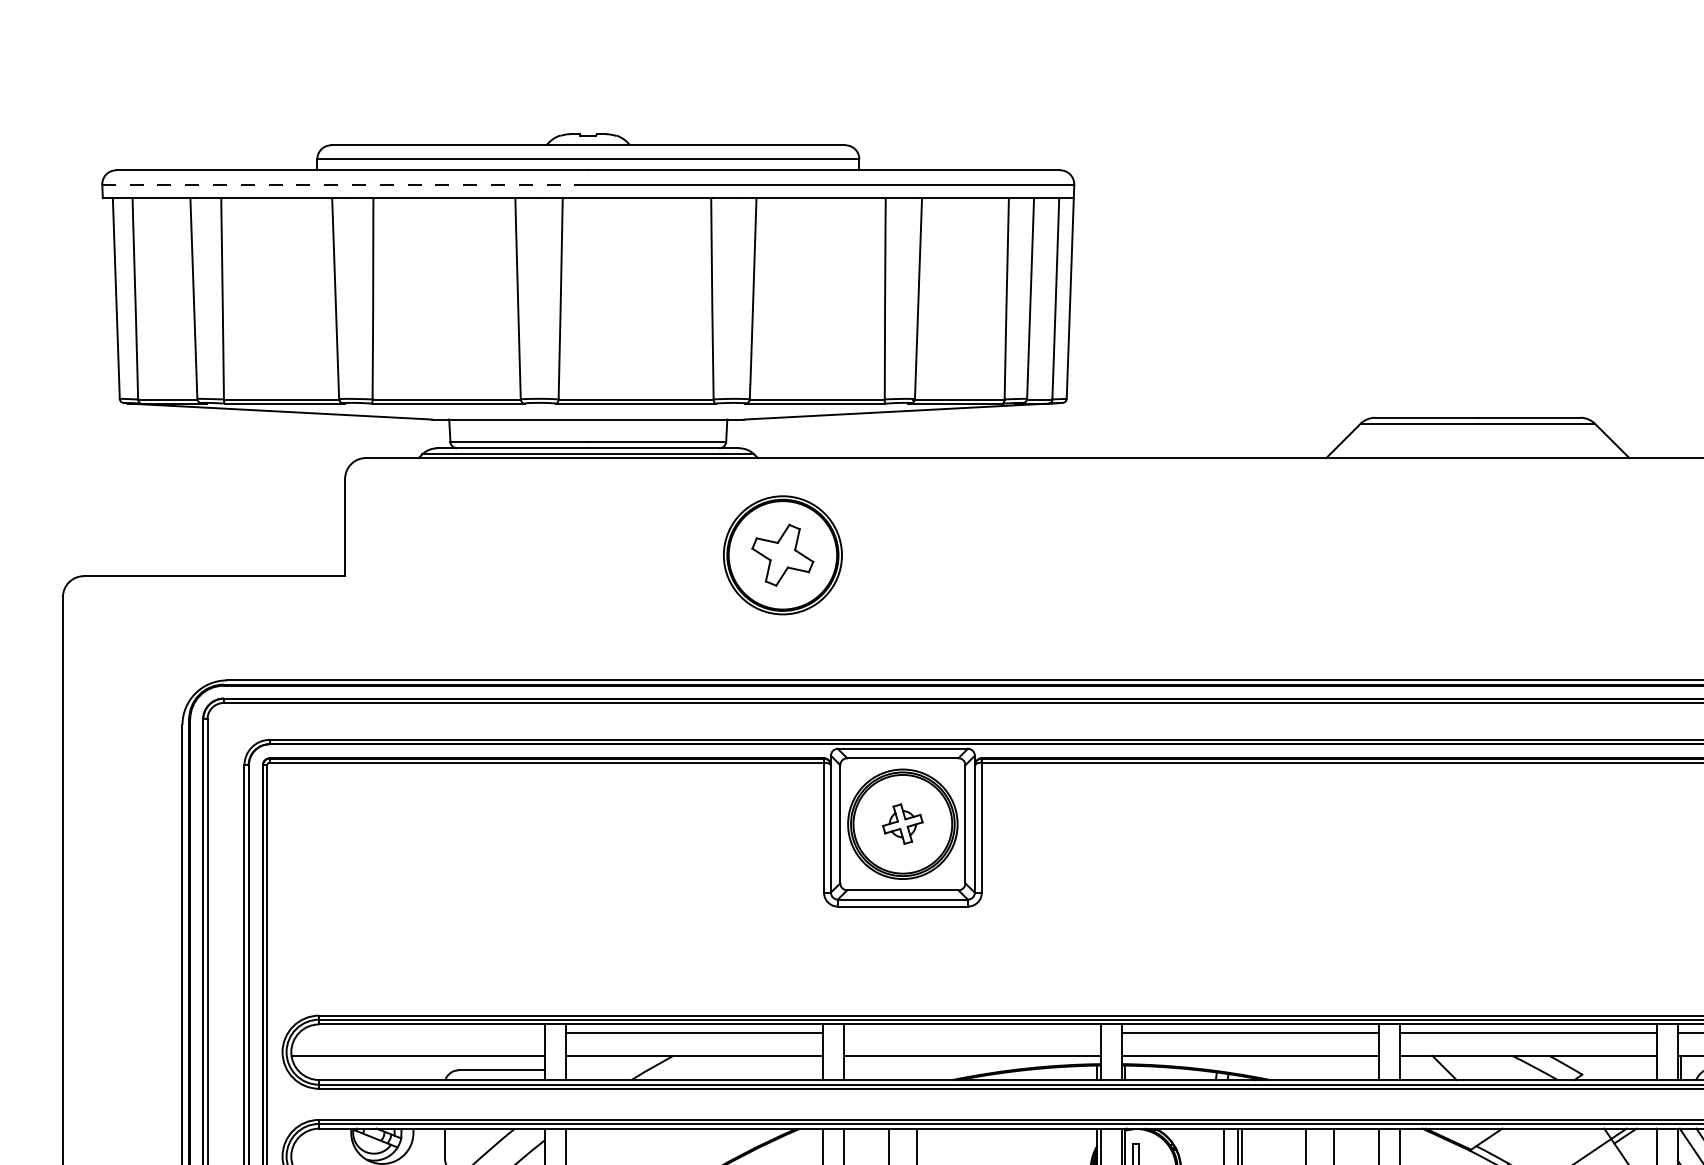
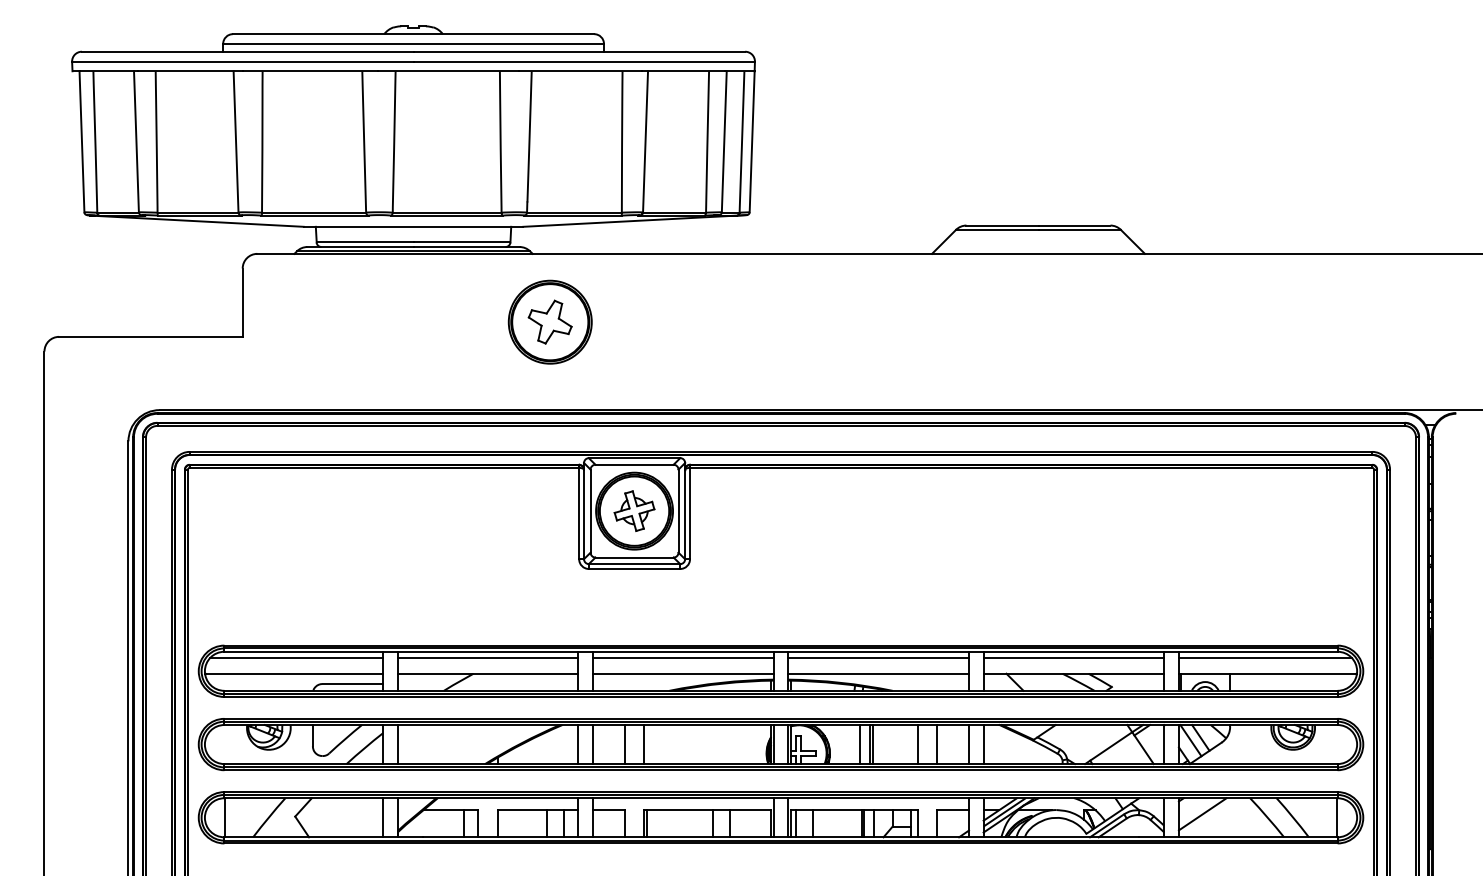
line: (344, 184) -> (242, 61), dashed -> solid
part: (902, 823) -> (634, 510), size x1.43
line: (421, 1034) -> (296, 658), added
line: (972, 1034) -> (683, 658), added

